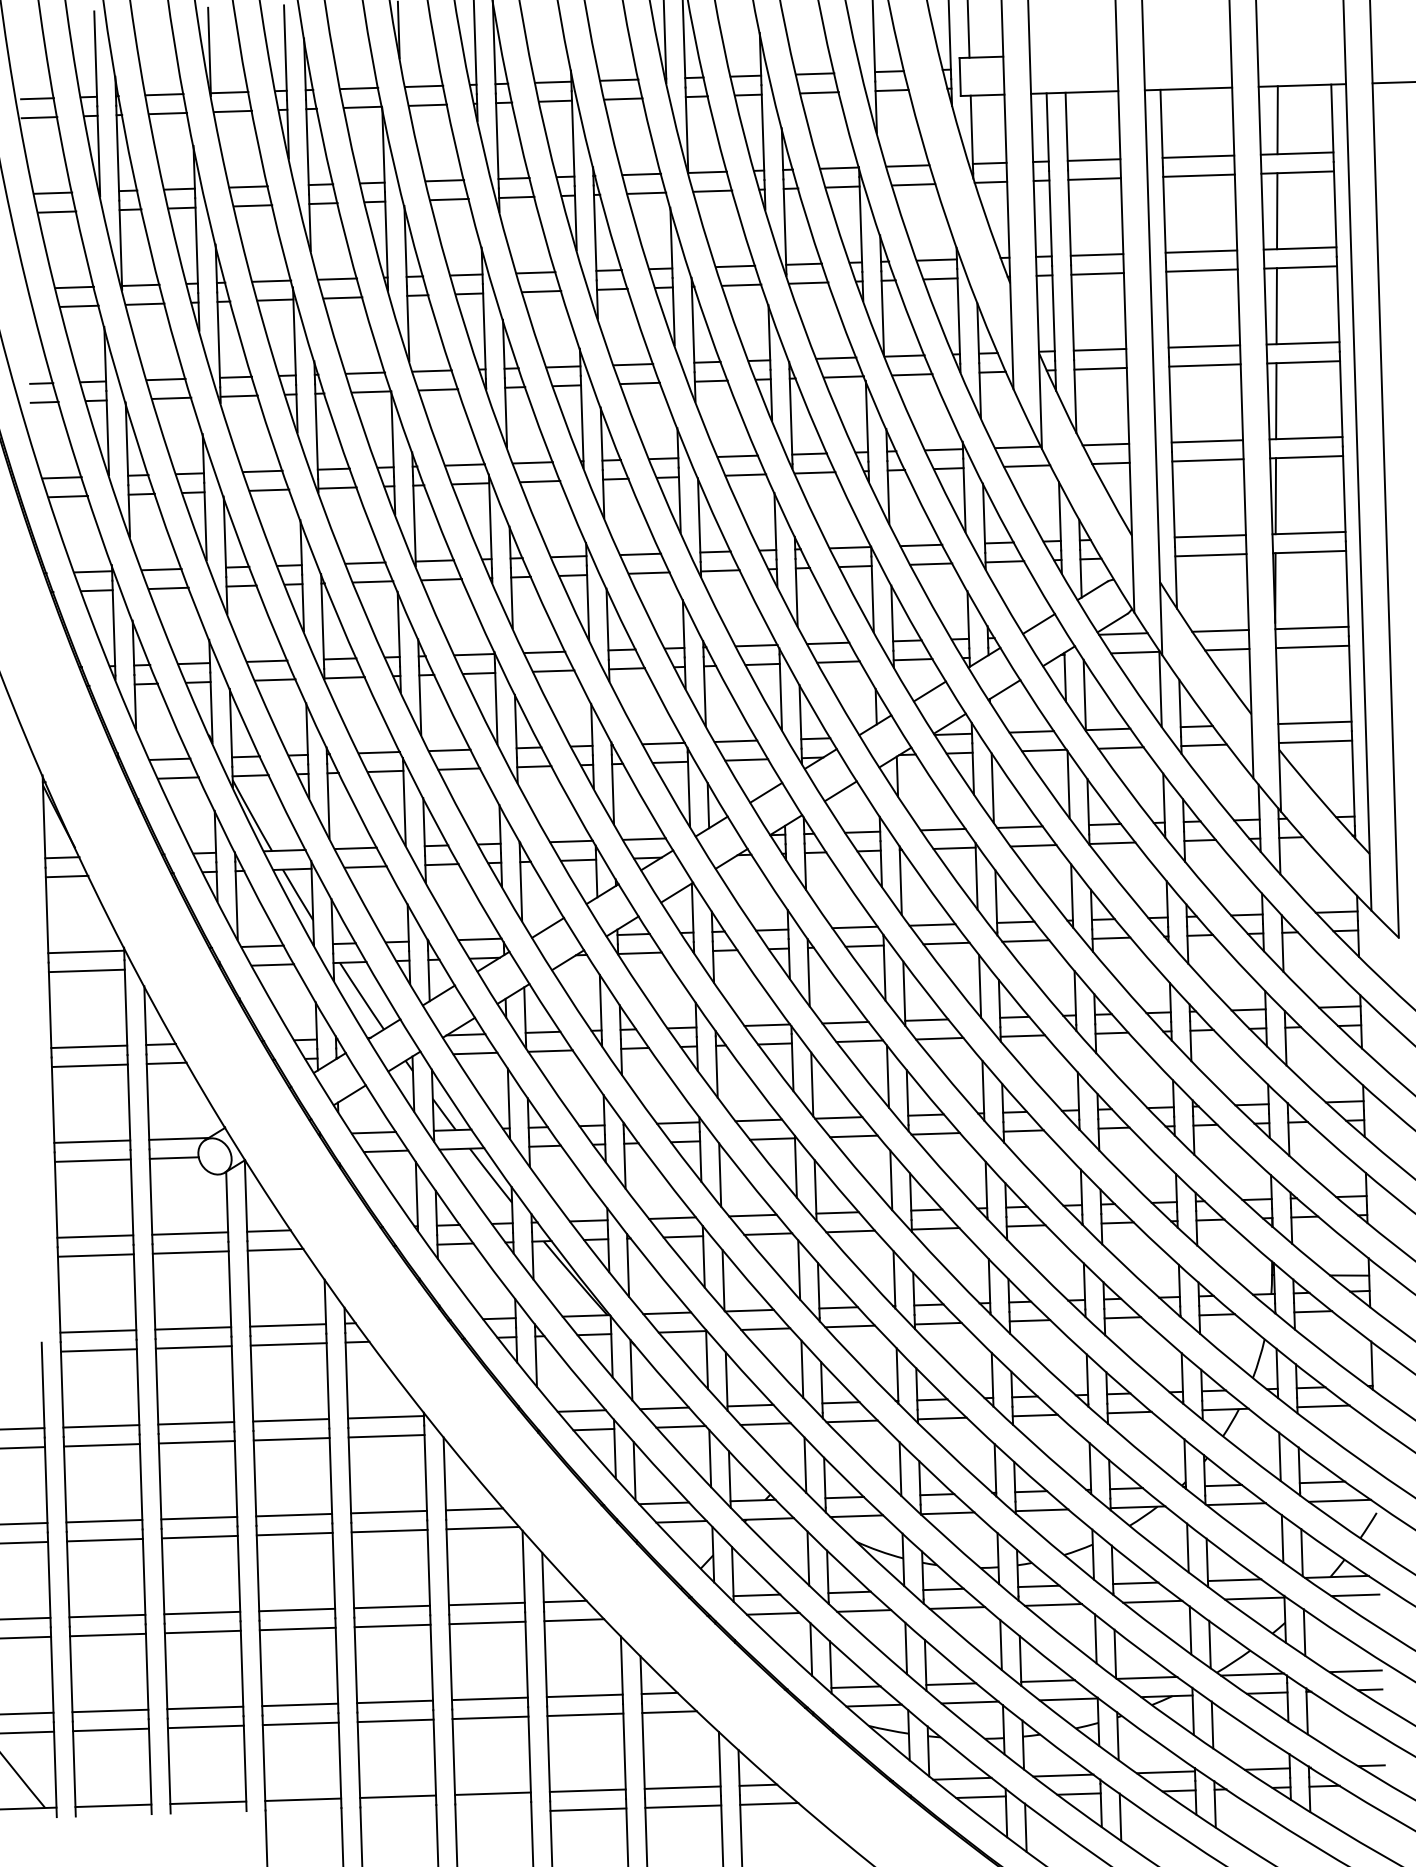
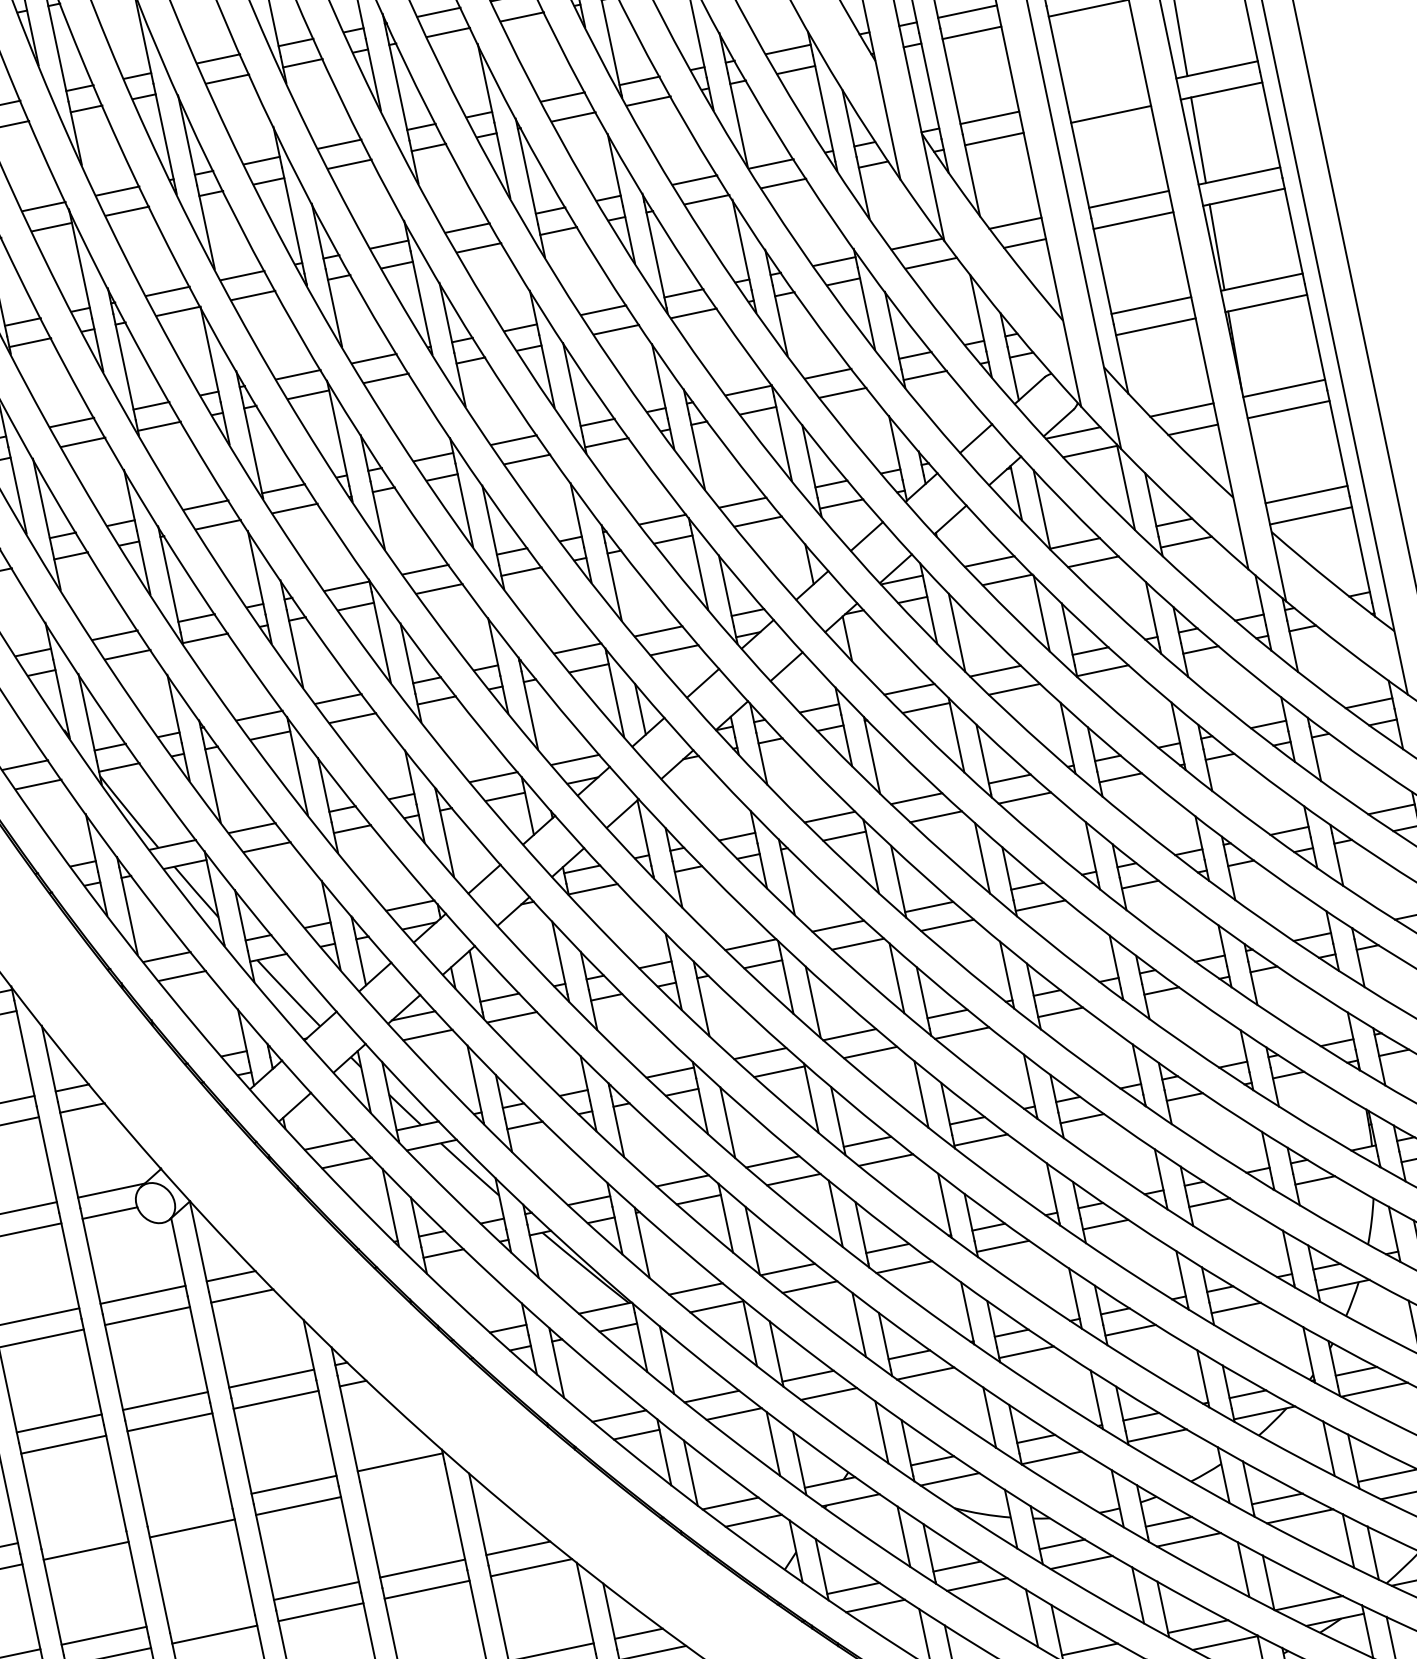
line: (1204, 346) -> (1106, 93), removed
line: (196, 1423) -> (188, 1507), removed
line: (101, 1426) -> (81, 1529), removed
line: (386, 1436) -> (404, 1483), removed
line: (199, 1517) -> (210, 1612), removed

